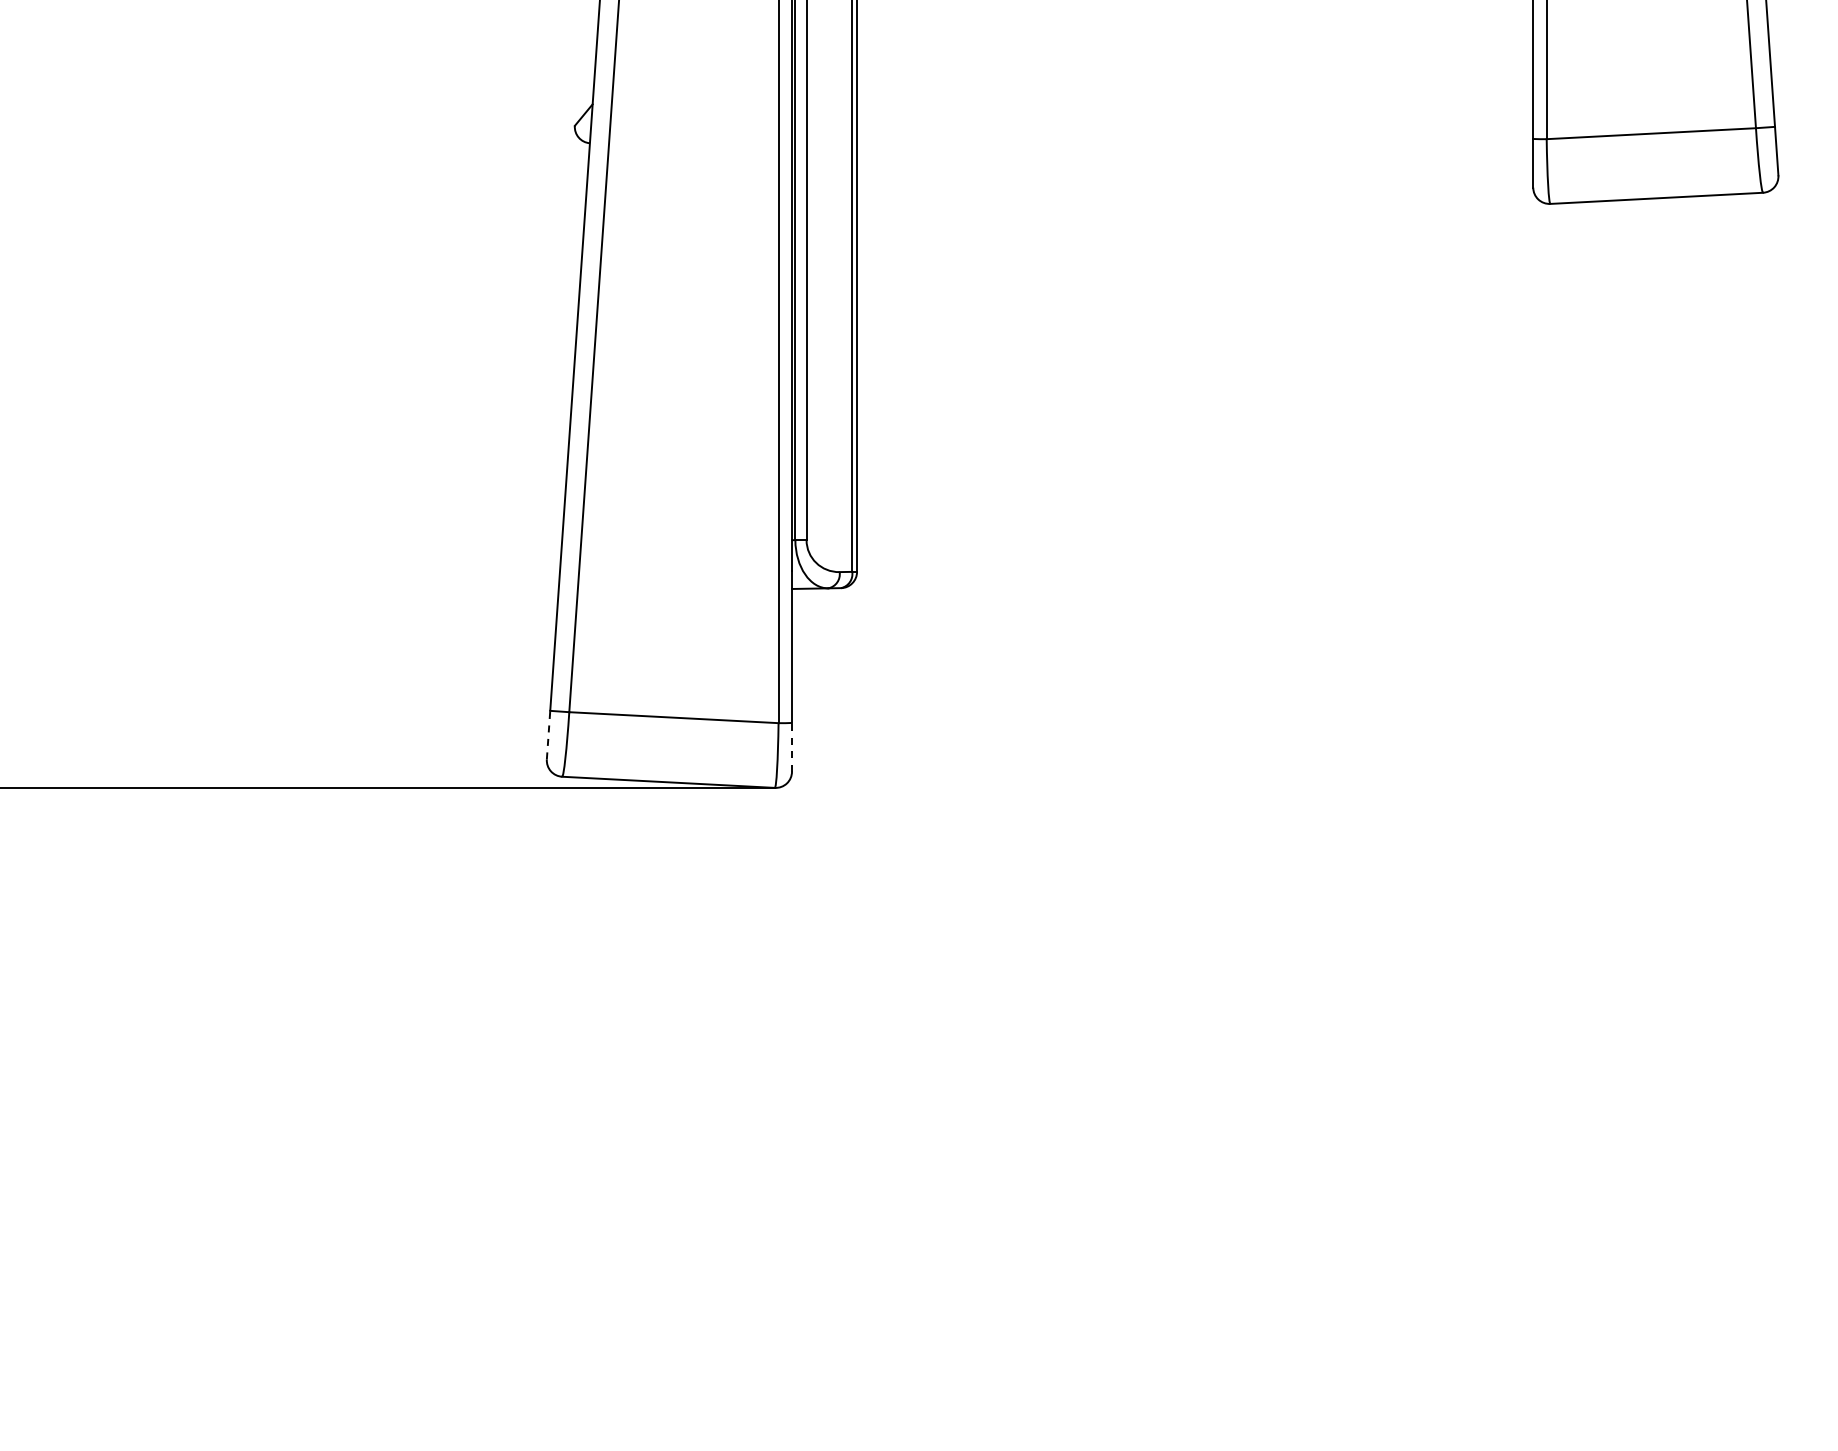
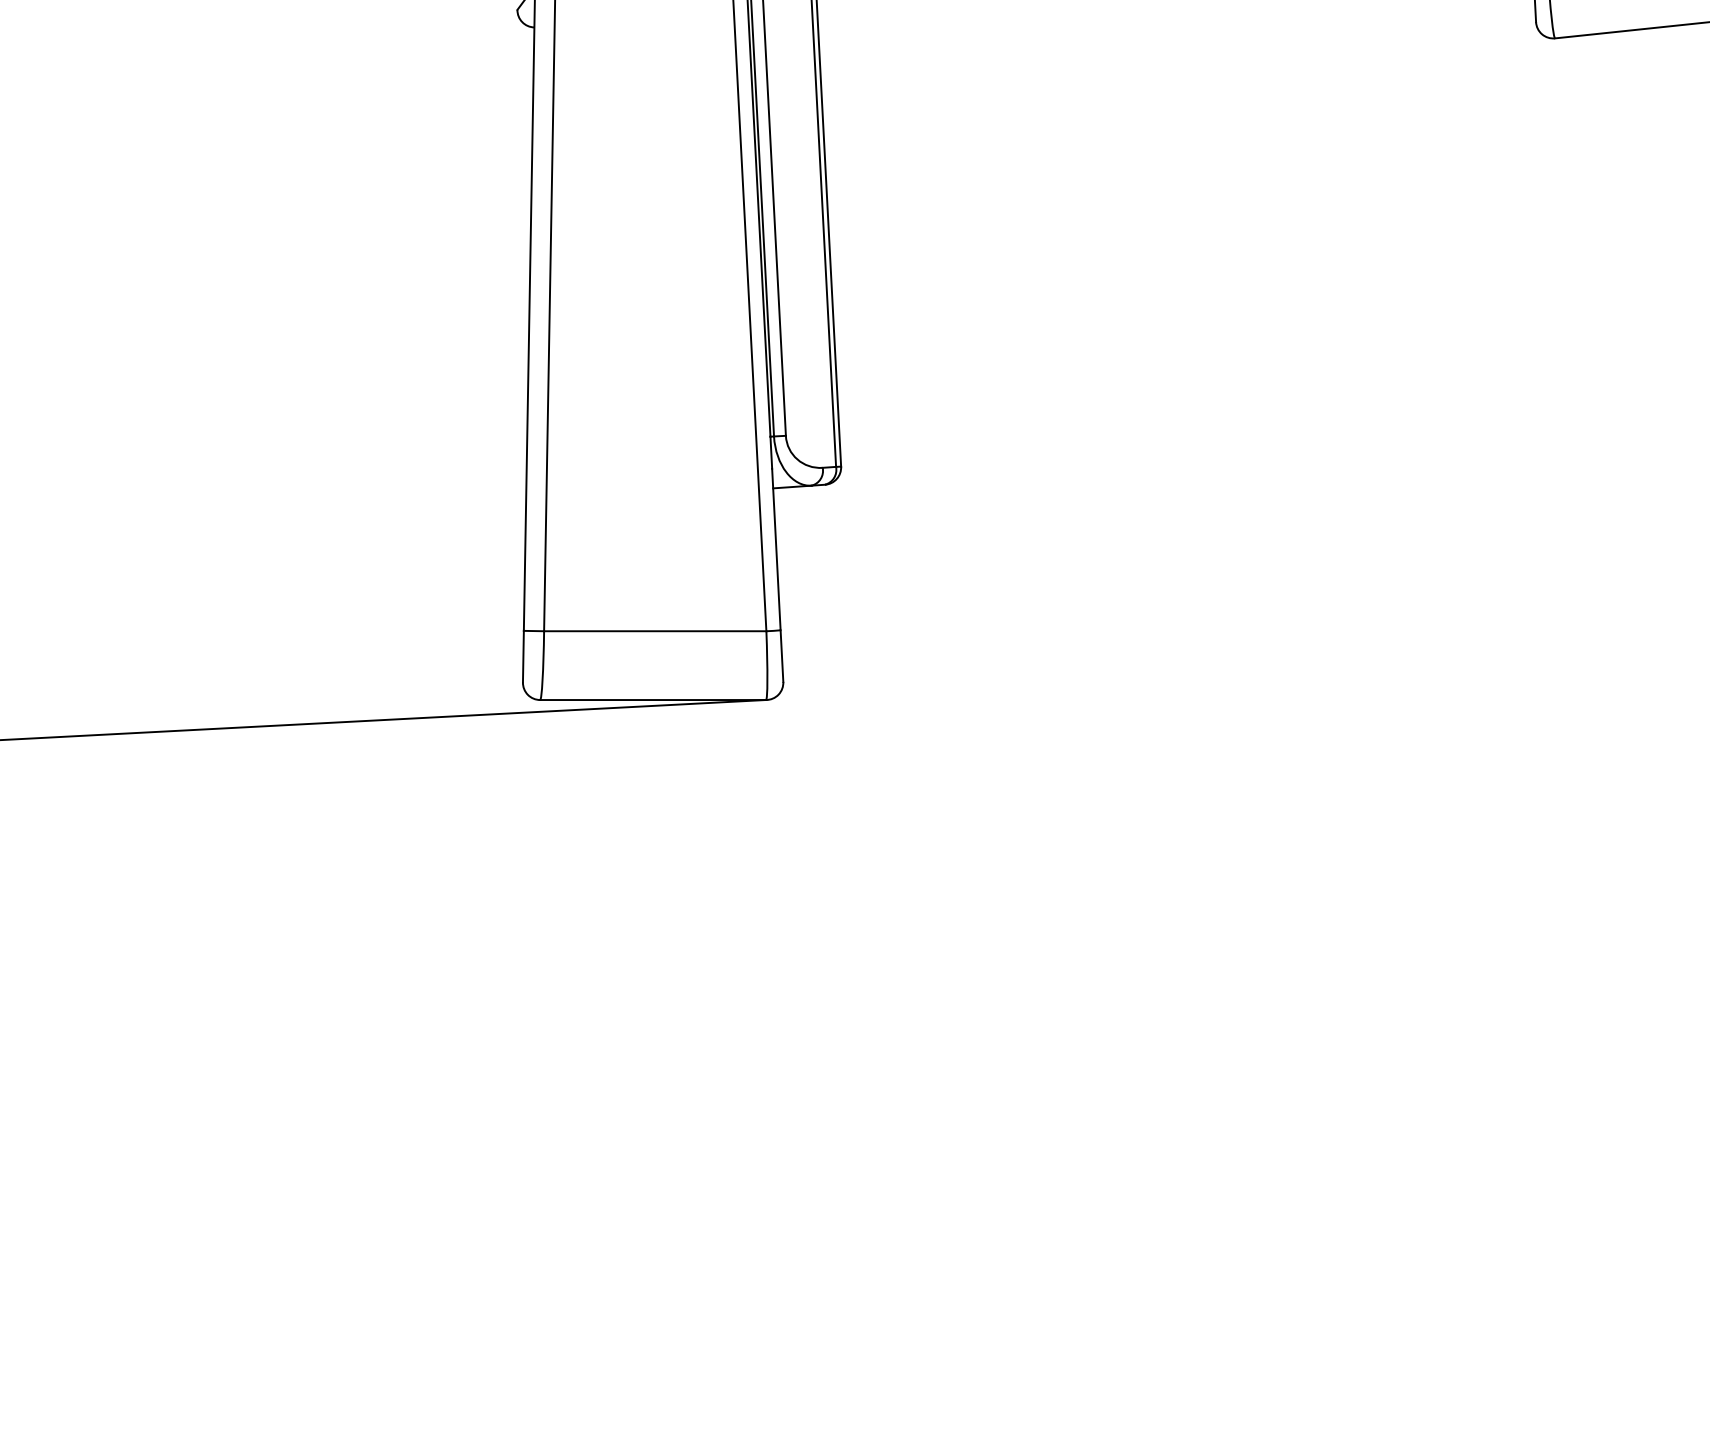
line: (548, 734) -> (523, 656), dashed -> solid
line: (792, 746) -> (782, 655), dashed -> solid

